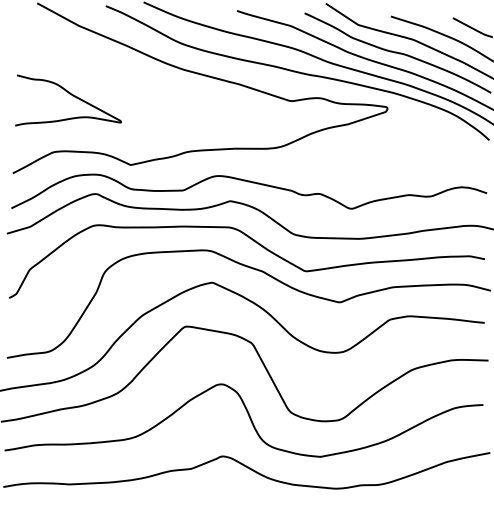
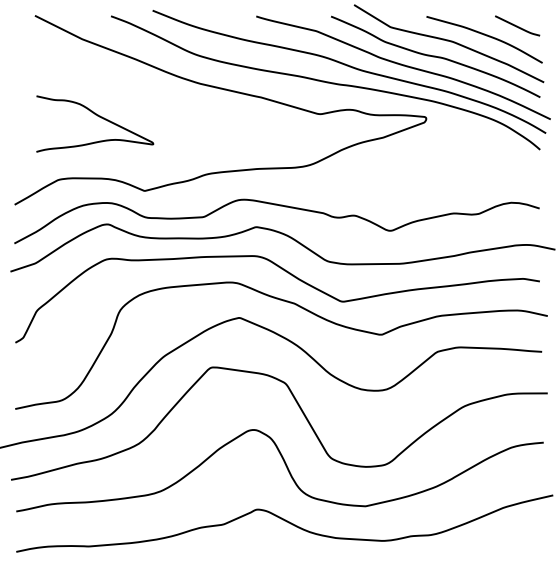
curve: (73, 96) -> (99, 117), moved

